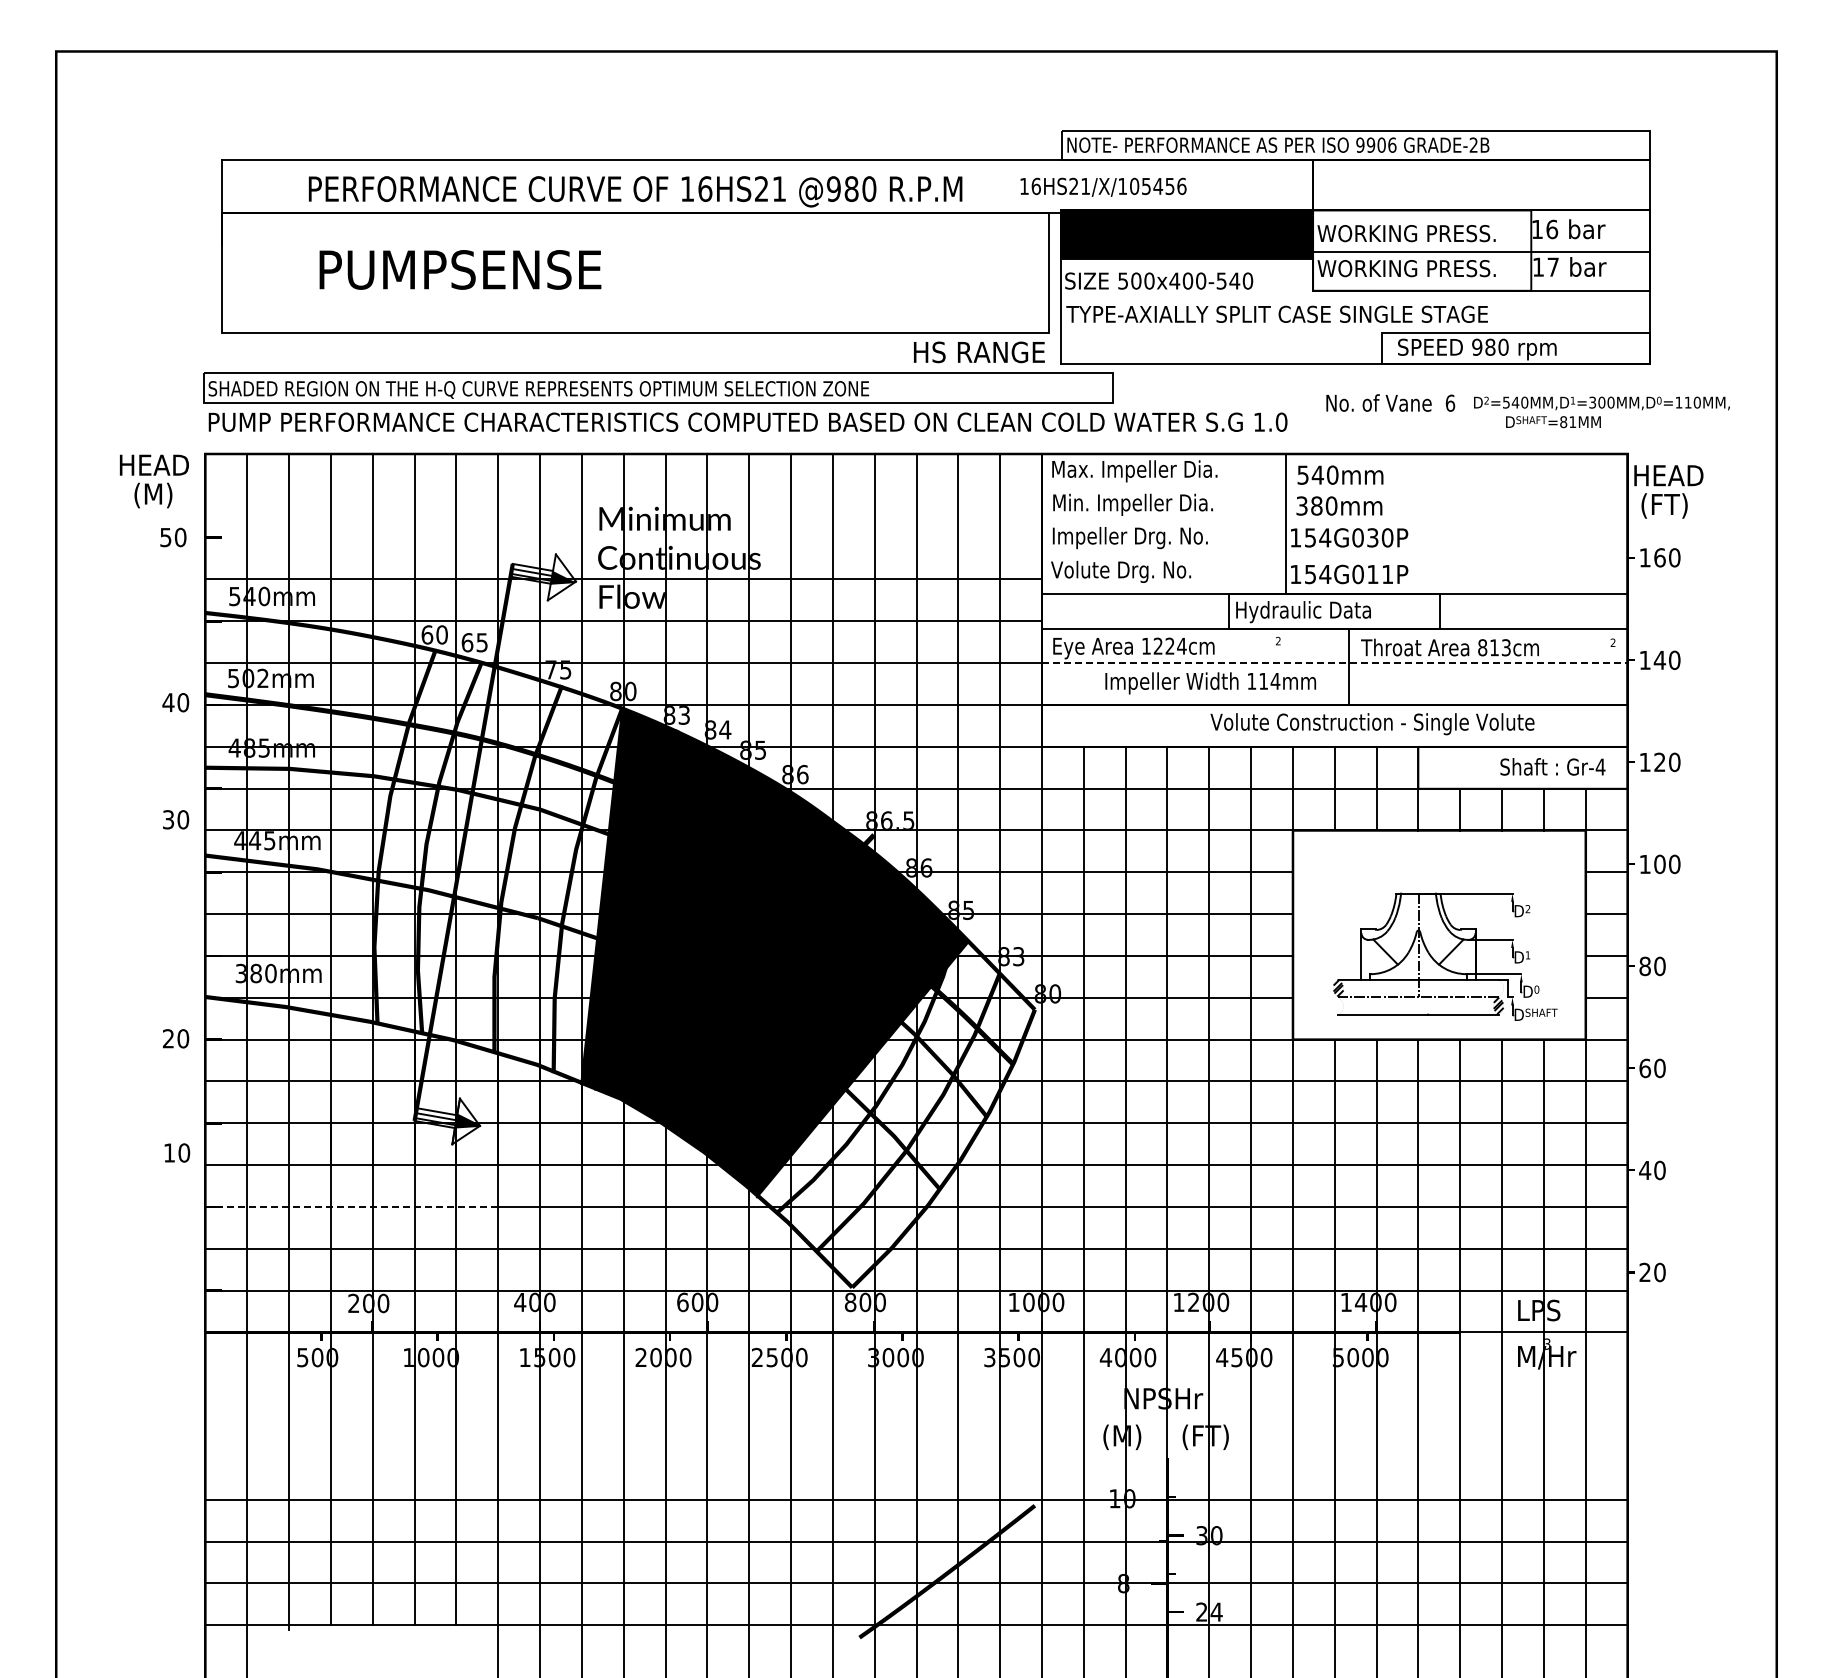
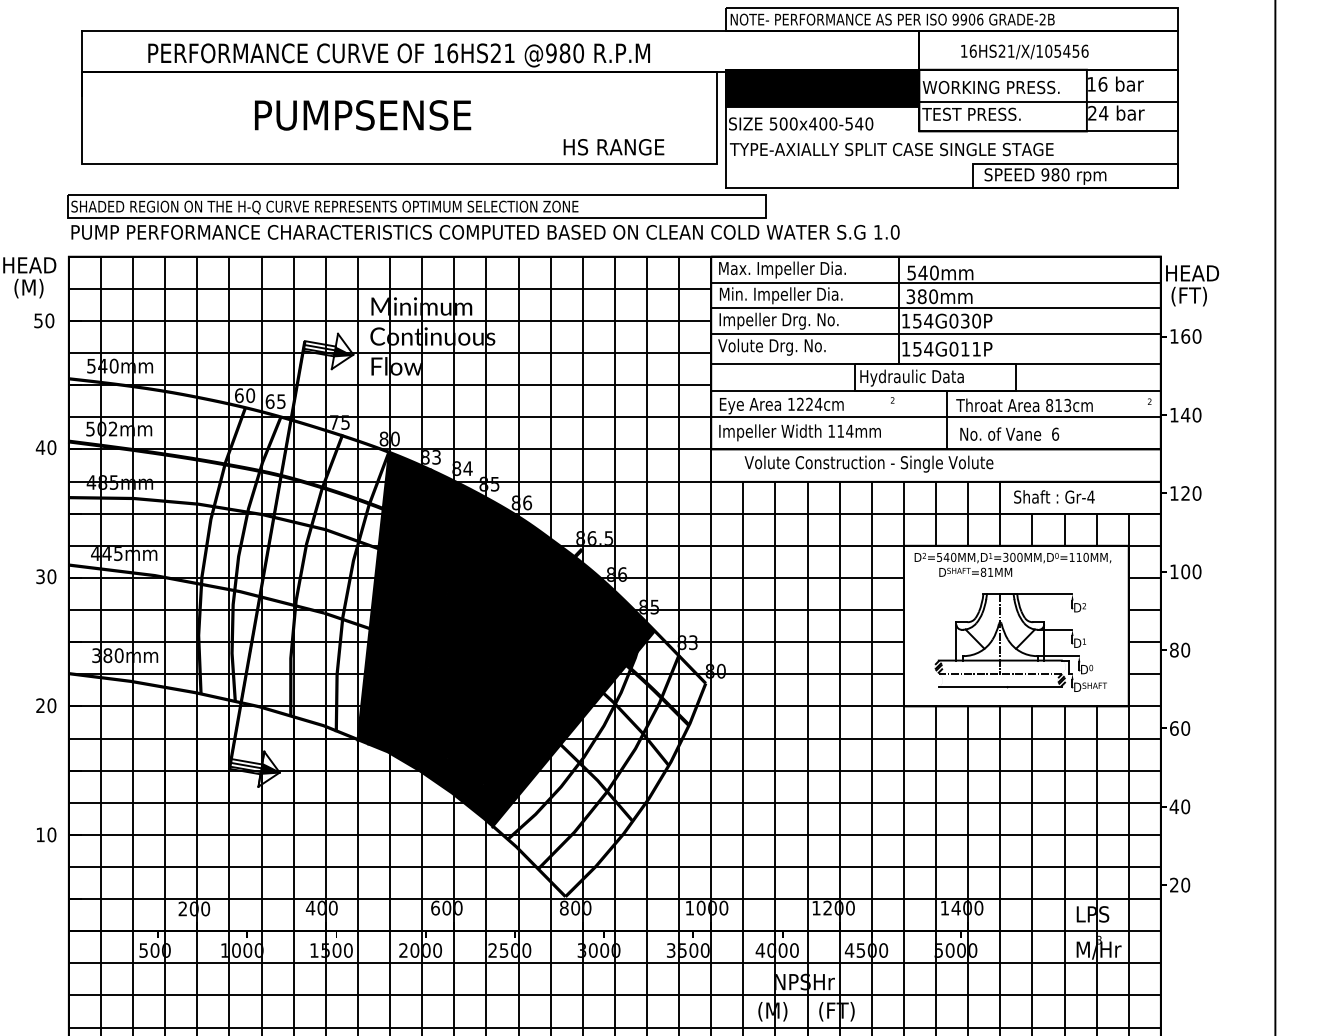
text: (1103, 186) -> (1024, 51), moved
text: (1545, 266) -> (1097, 112), 17 -> 24
text: (1405, 268) -> (990, 114), WORKING PRESS. -> TEST PRESS.
text: (460, 269) -> (363, 115), moved
text: (979, 352) -> (614, 147), moved
text: (1390, 402) -> (1009, 433), moved
text: (1601, 412) -> (1012, 565), moved
line: (1334, 488) -> (935, 283), added
line: (623, 495) -> (389, 288), added
line: (1334, 521) -> (935, 308), added
line: (623, 537) -> (389, 320), added
line: (1334, 554) -> (935, 333), added
line: (1334, 663) -> (935, 417), dashed -> solid
text: (1210, 683) -> (799, 432), moved
text: (1372, 724) -> (869, 464), moved
text: (1552, 766) -> (1054, 496), moved
text: (176, 819) -> (46, 576), moved
text: (177, 1152) -> (46, 834), moved
line: (352, 1206) -> (181, 834), dashed -> solid
line: (916, 1374) -> (614, 963), added
line: (916, 1416) -> (614, 995), added
line: (916, 1457) -> (614, 1027), added

